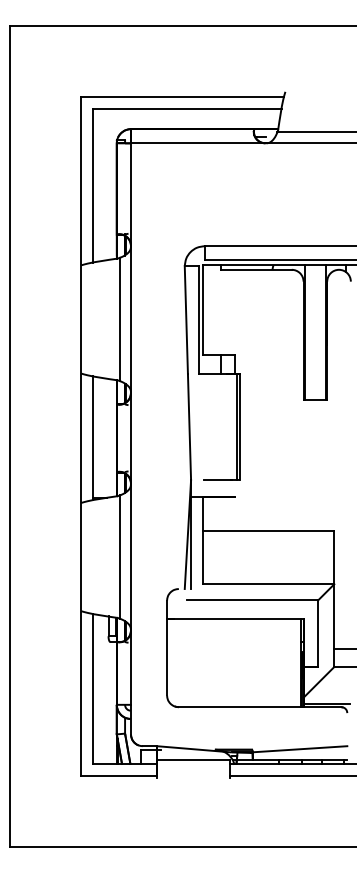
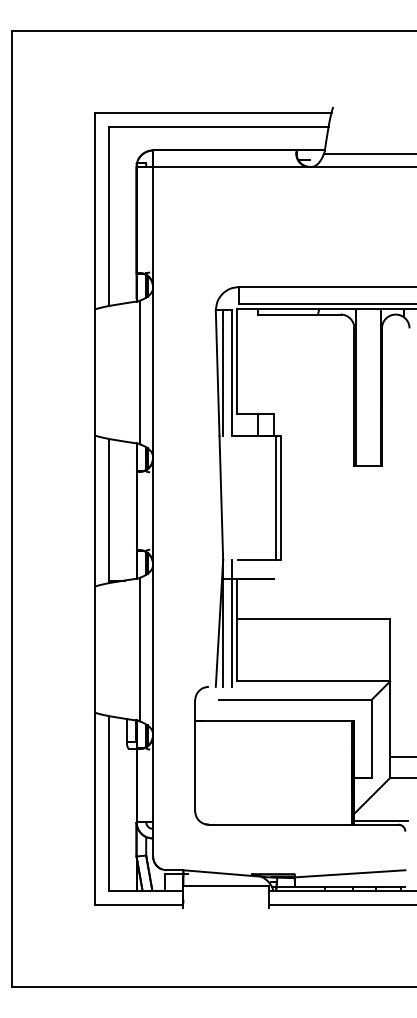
line: (190, 319) -> (222, 372), added
line: (199, 534) -> (232, 623), added

